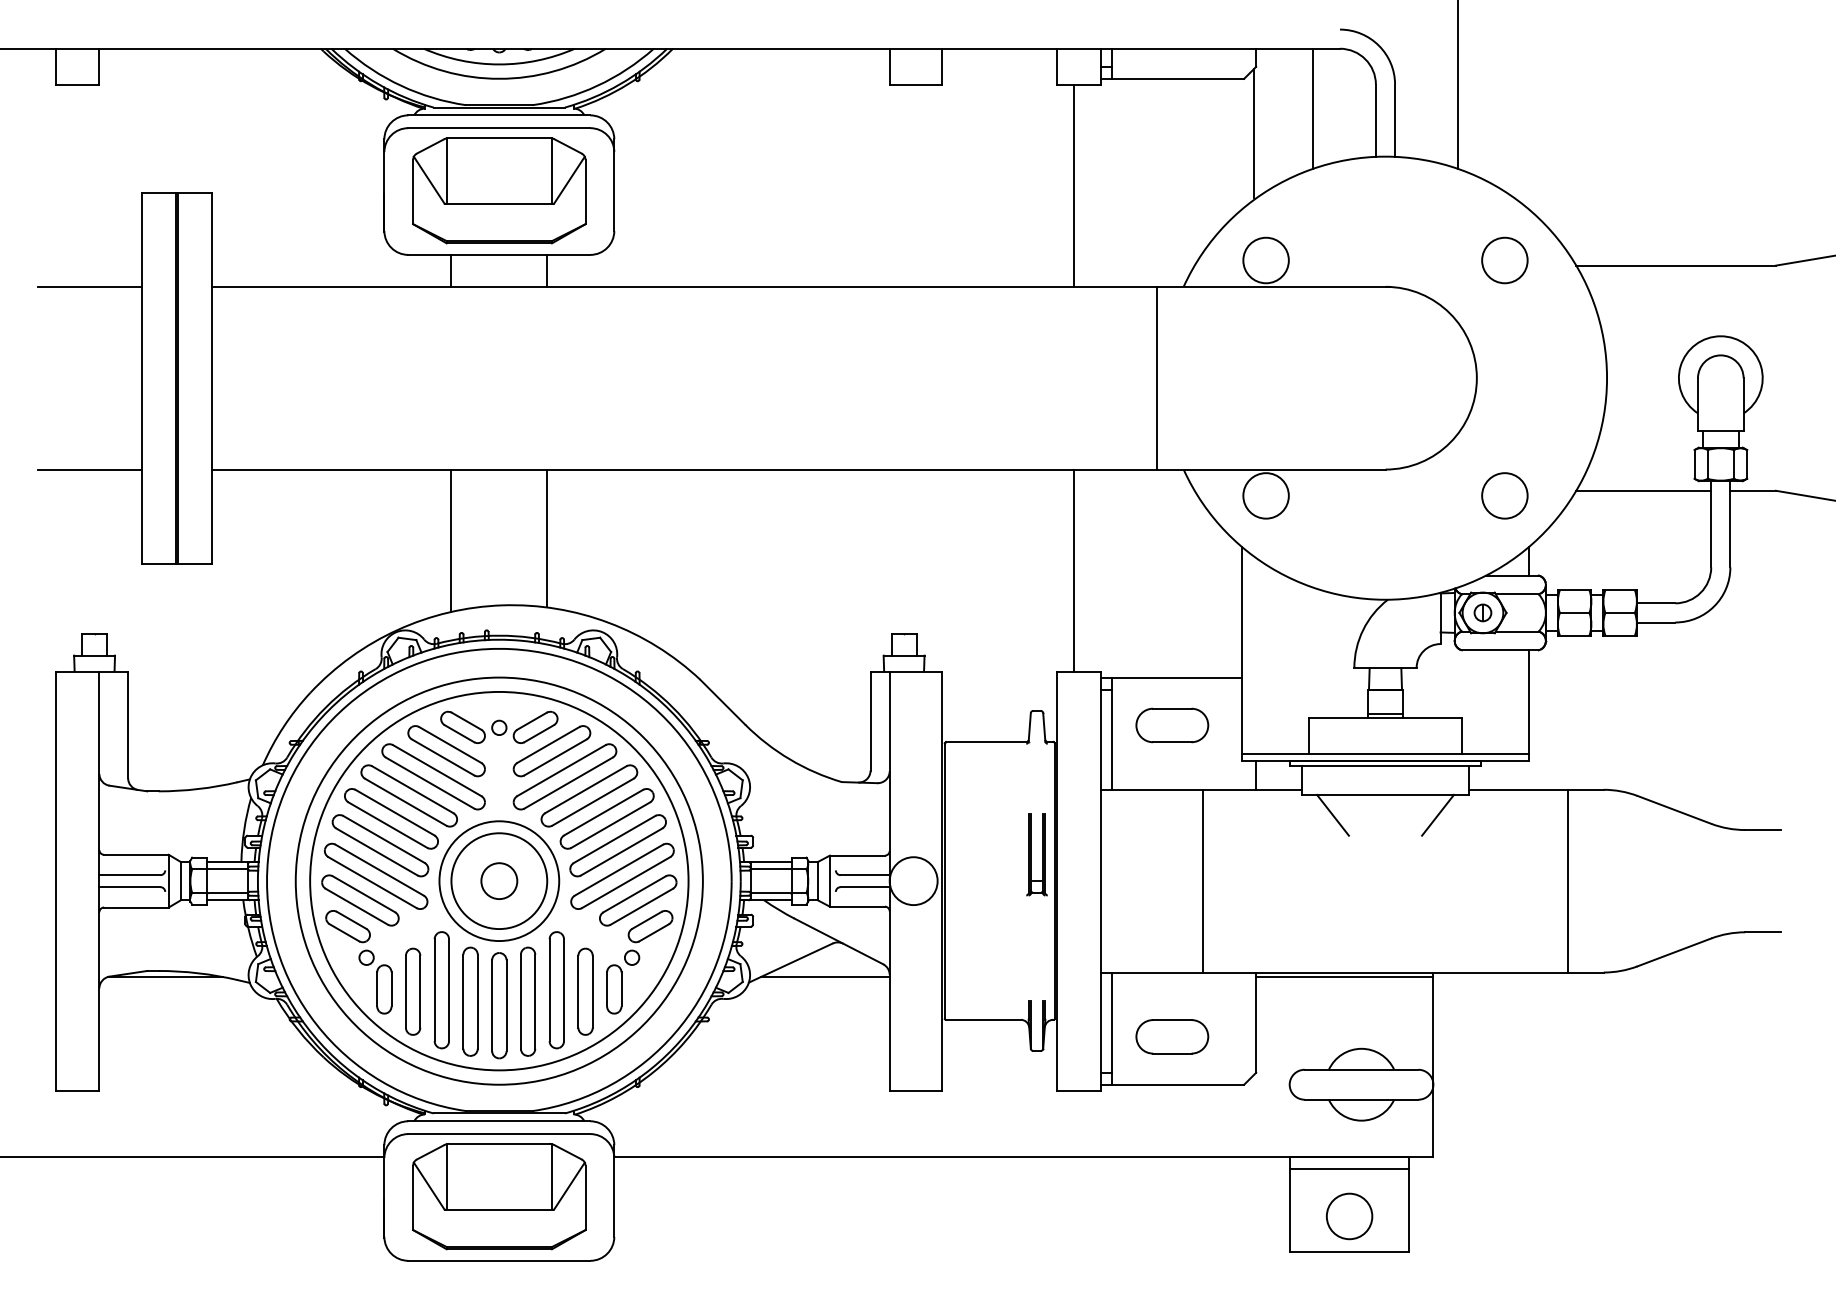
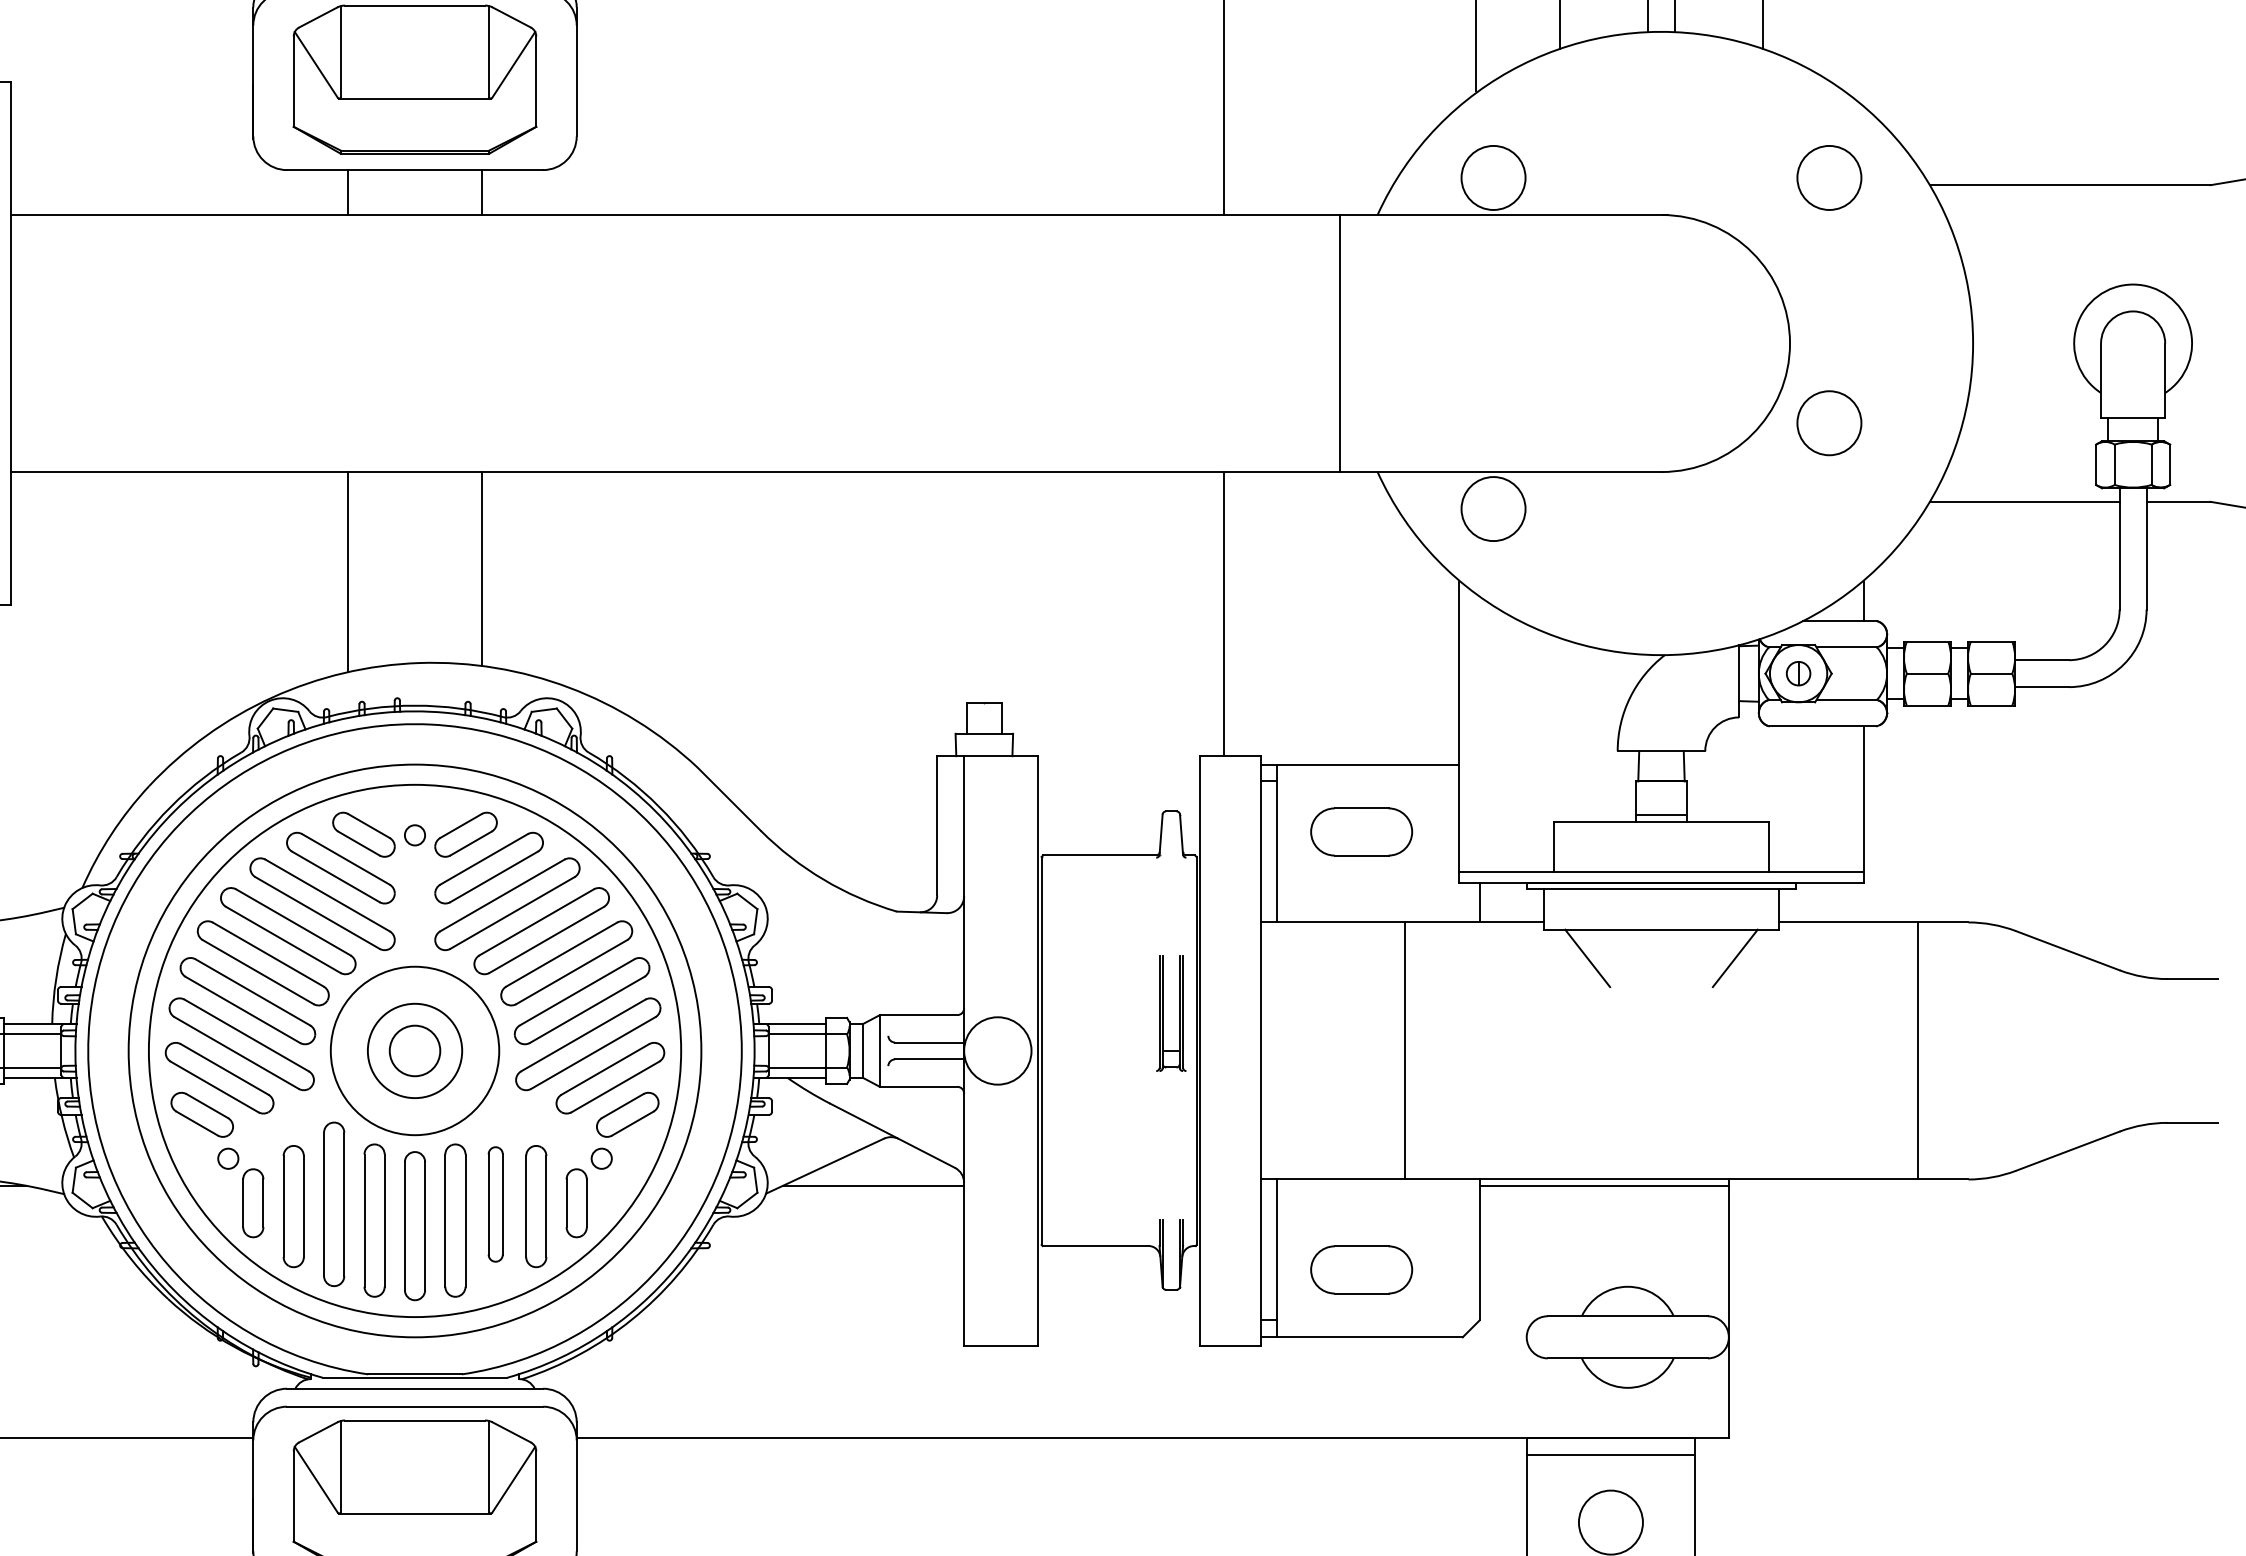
circle: (1504, 495) -> (1828, 422), moved
circle: (499, 881) -> (415, 1051), size x0.7
part: (556, 990) -> (495, 1204), size x0.7

